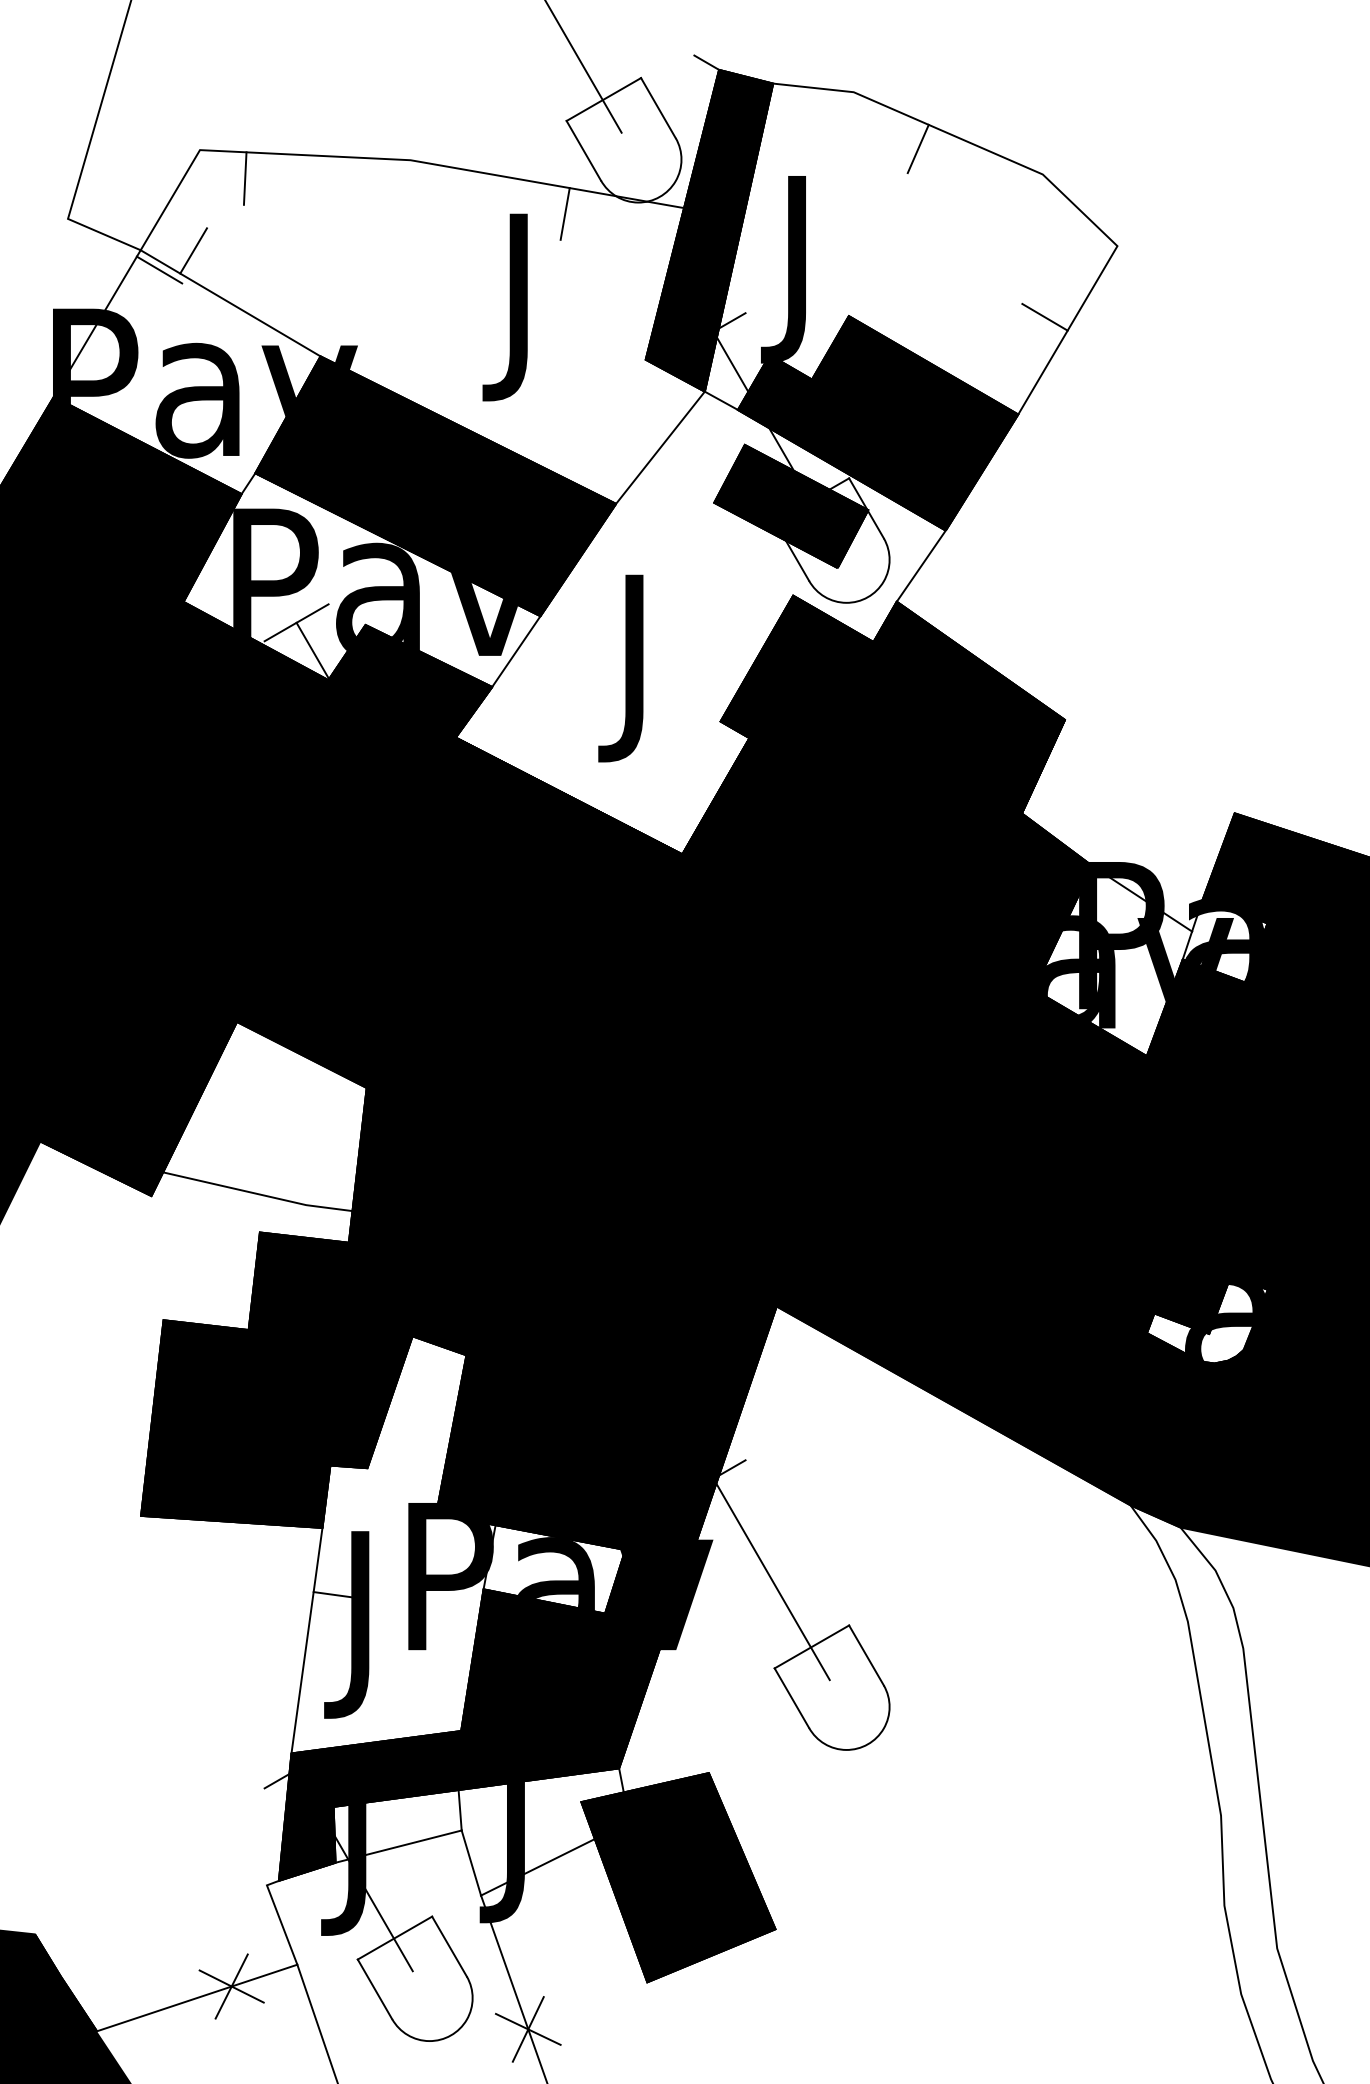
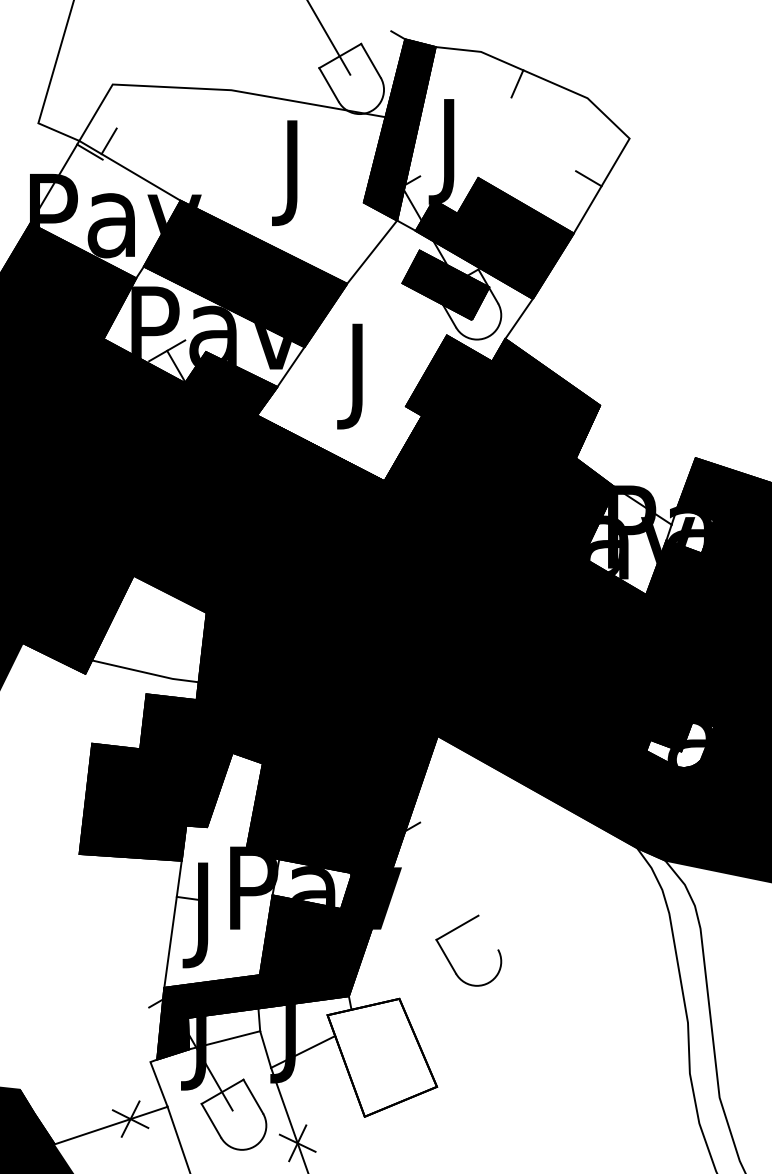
line: (243, 178) -> (137, 100), removed
line: (565, 213) -> (318, 120), removed
line: (771, 1578) -> (434, 889), removed
line: (866, 1655) -> (488, 932), removed
fill: (678, 1877) -> (382, 1057), removed

